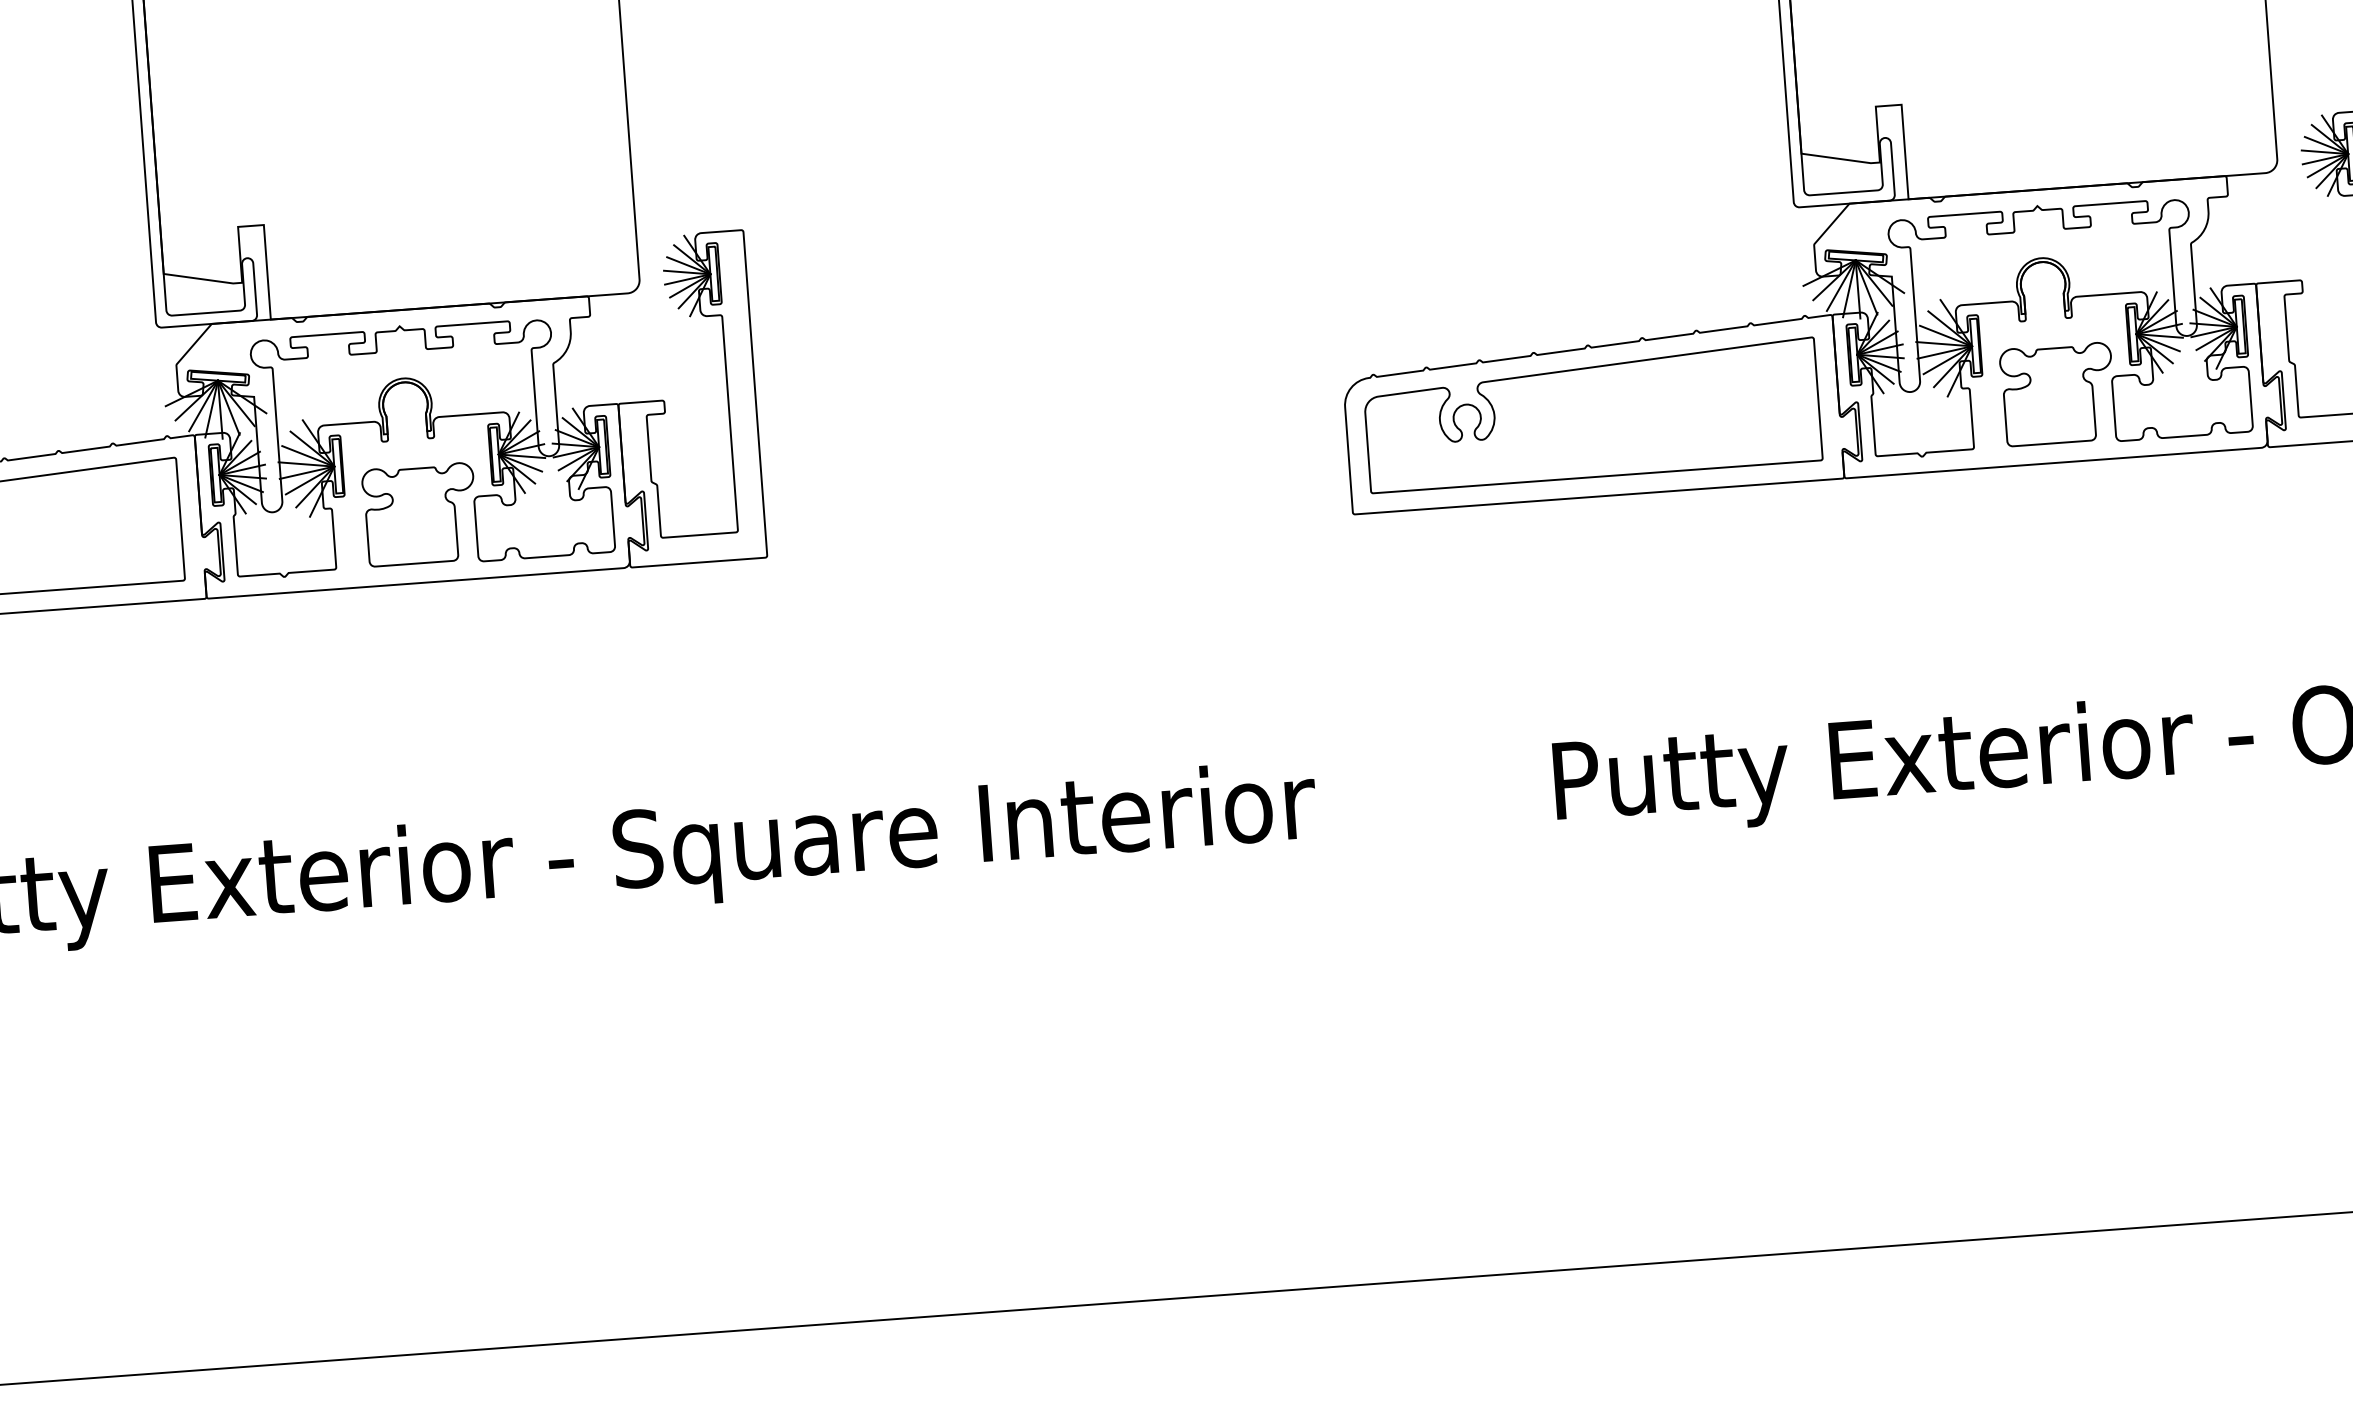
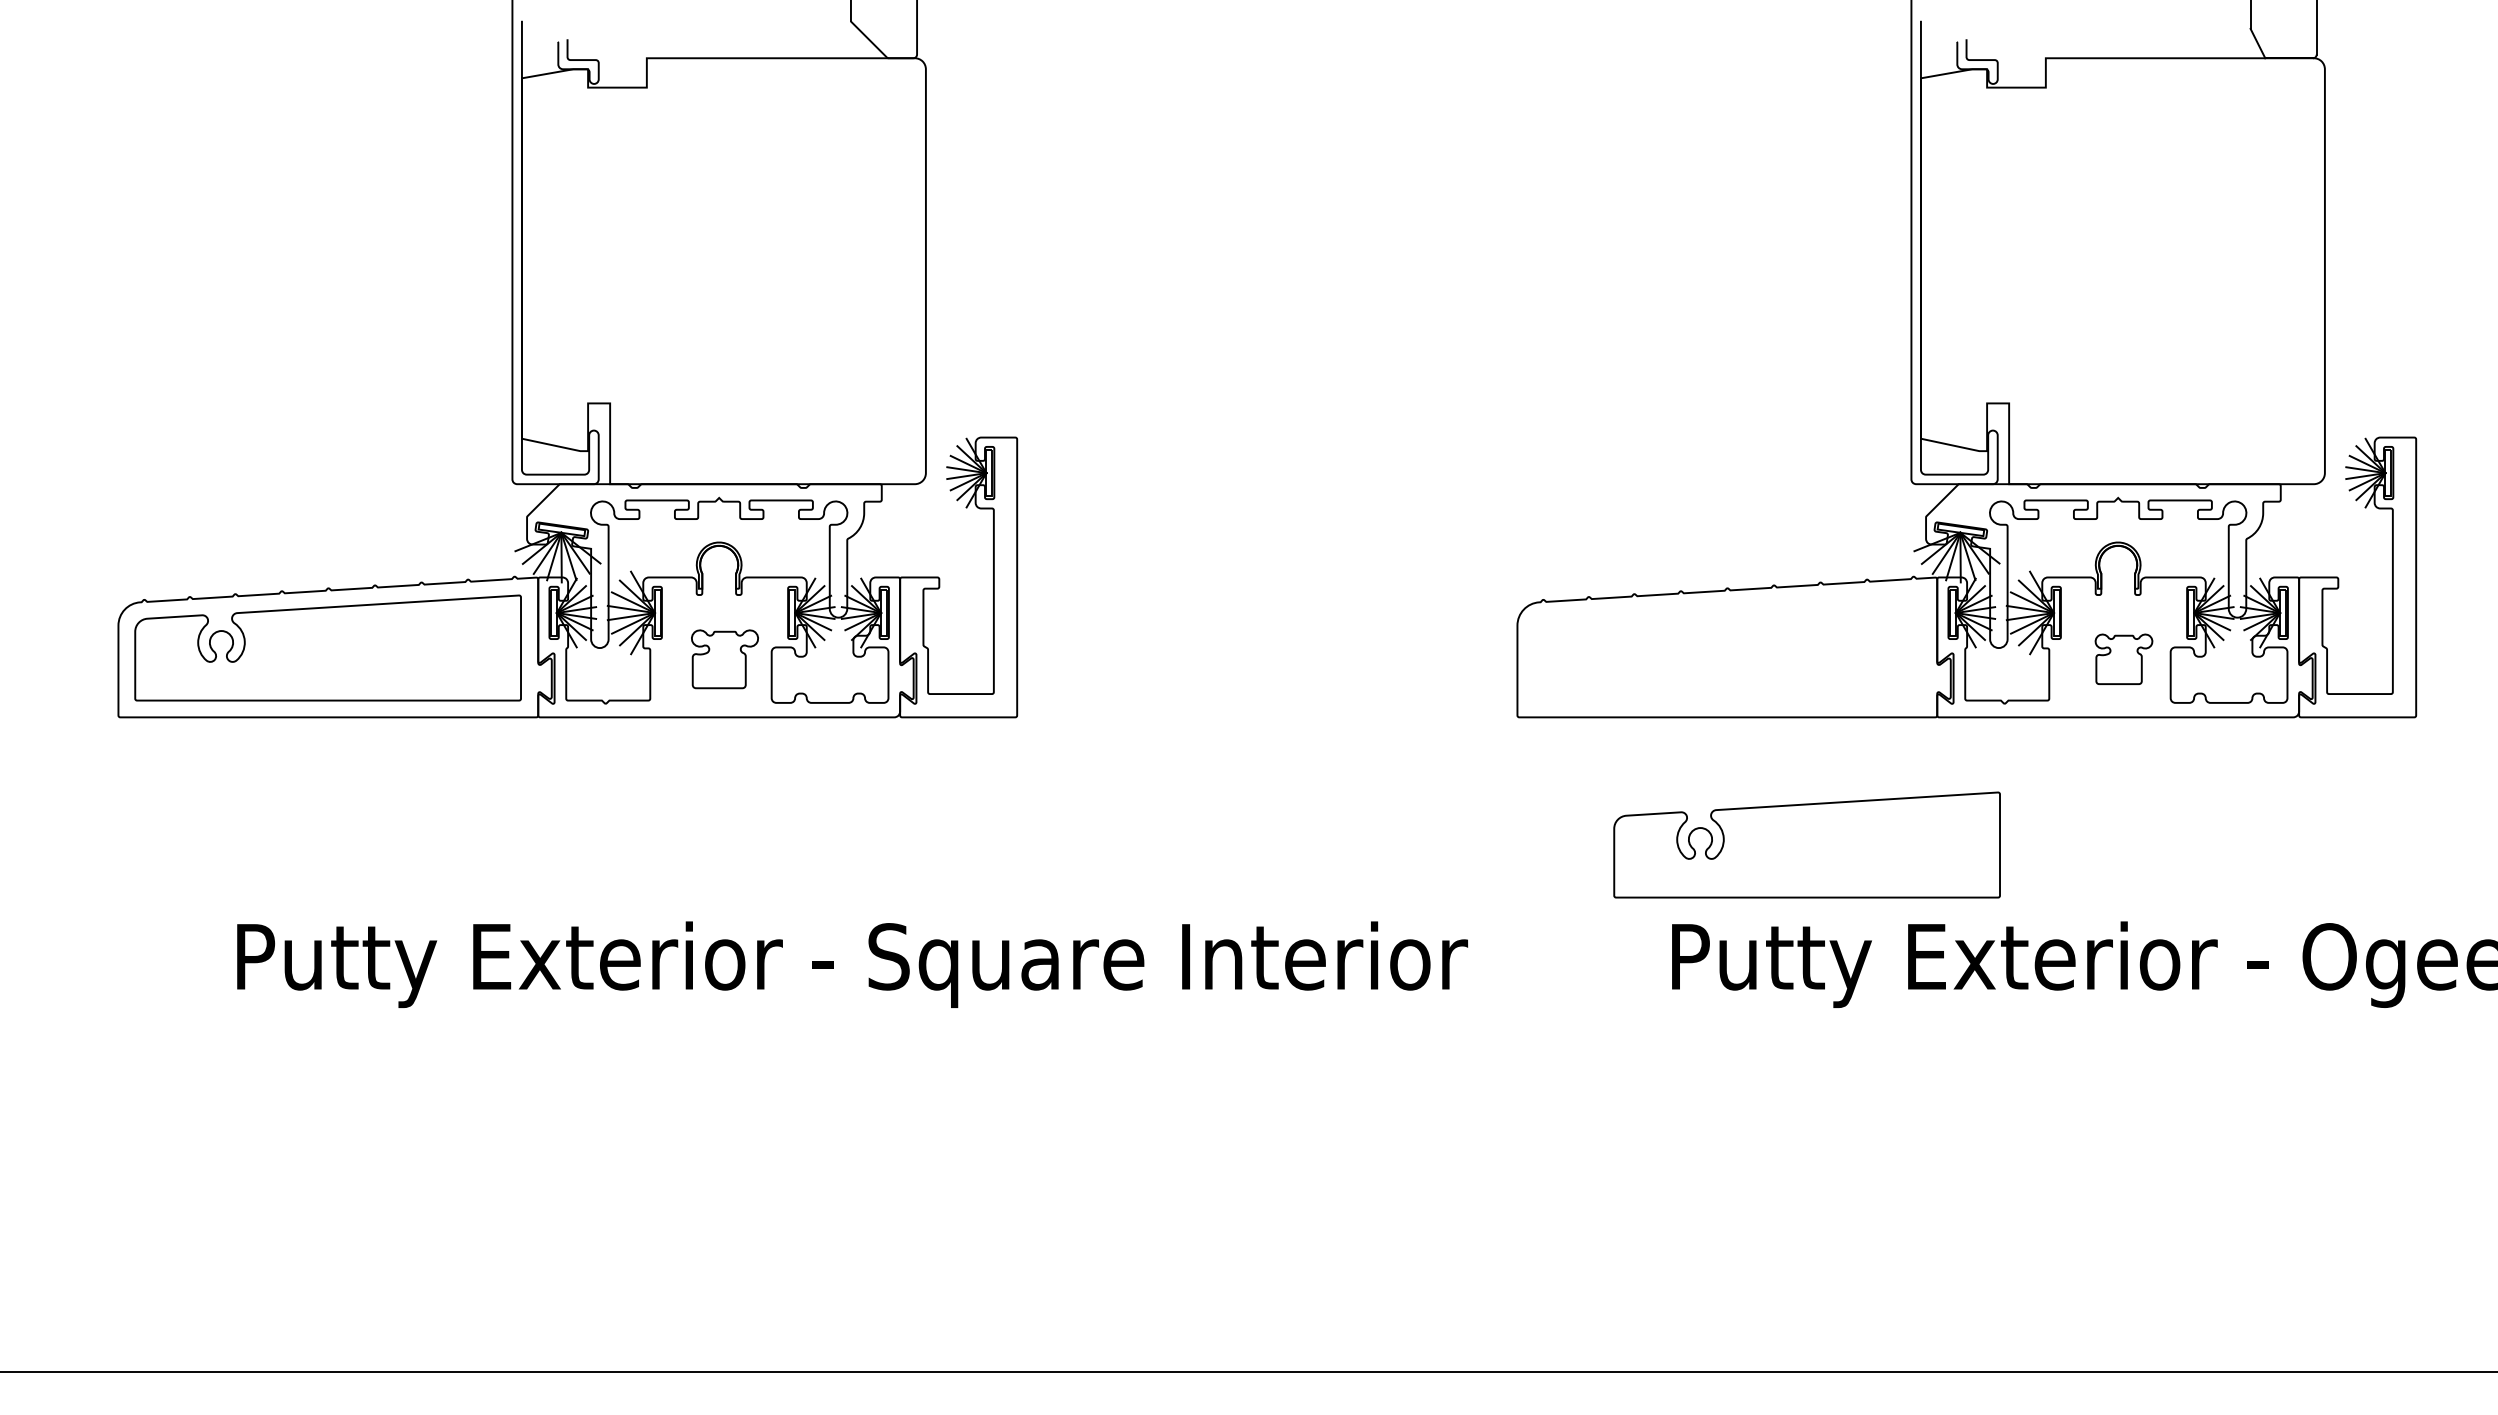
part: (2057, 394) -> (2123, 659), size x0.6
part: (1591, 414) -> (1806, 844), moved
part: (419, 514) -> (724, 659), size x0.7

